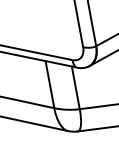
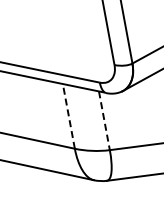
line: (49, 84) -> (68, 116), solid -> dashed
line: (75, 87) -> (104, 120), solid -> dashed

